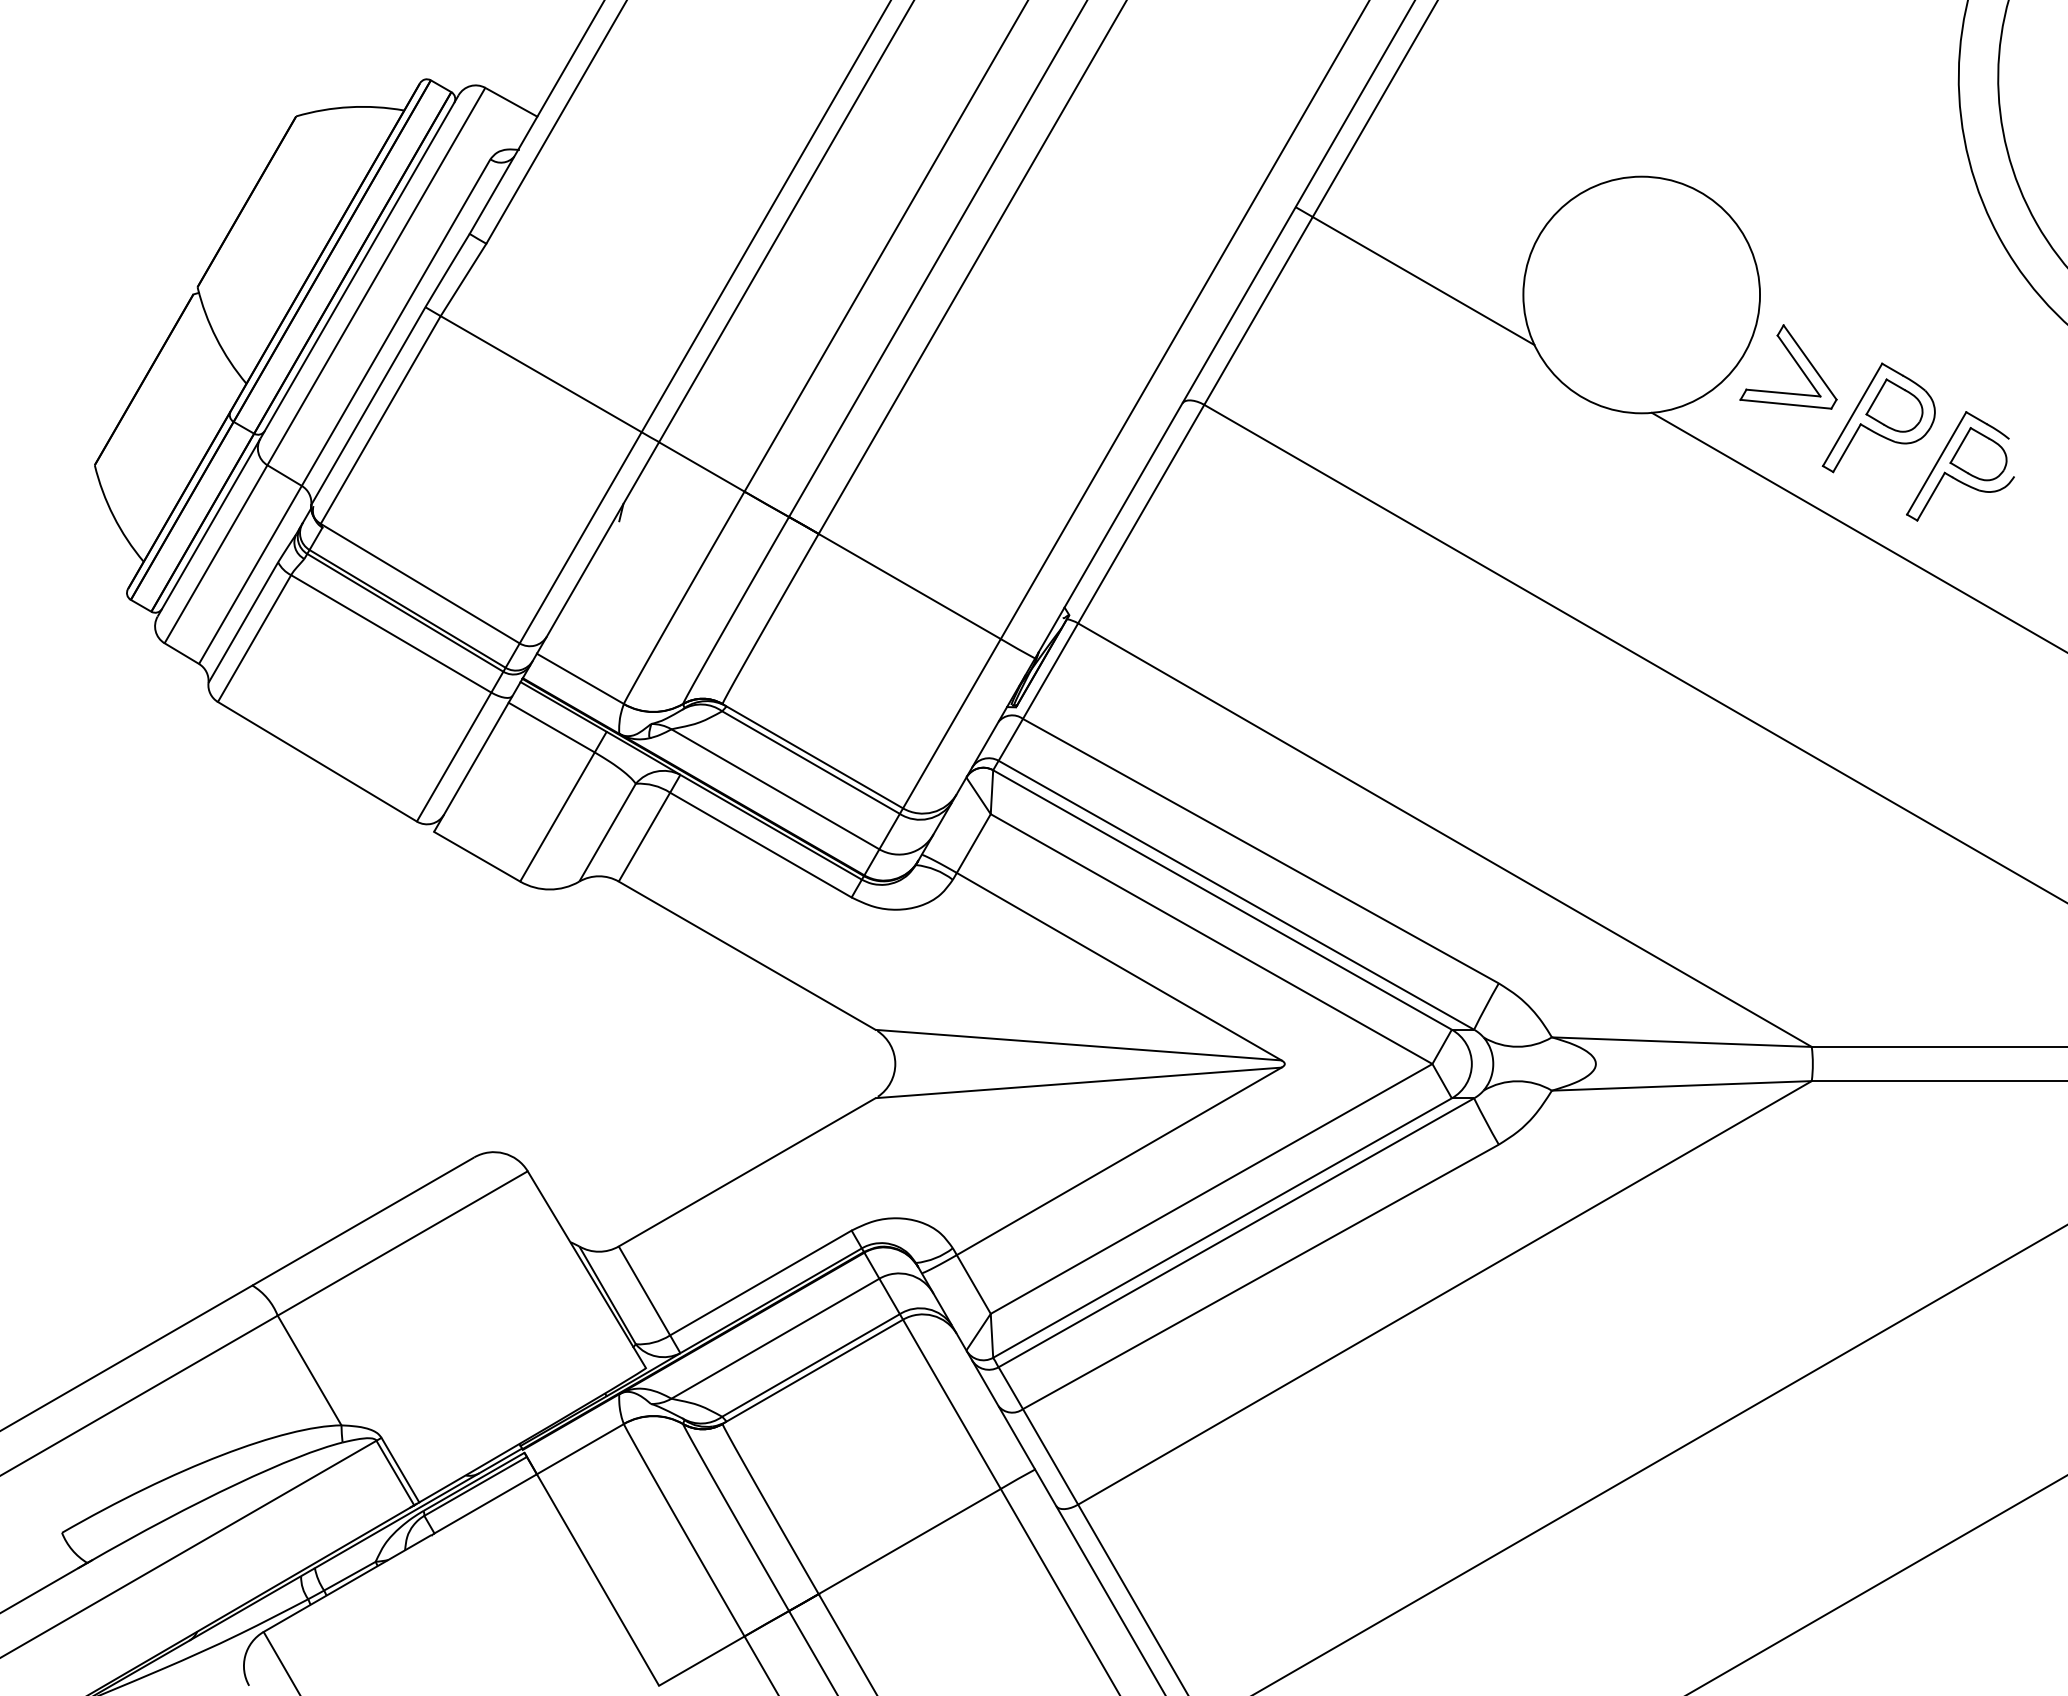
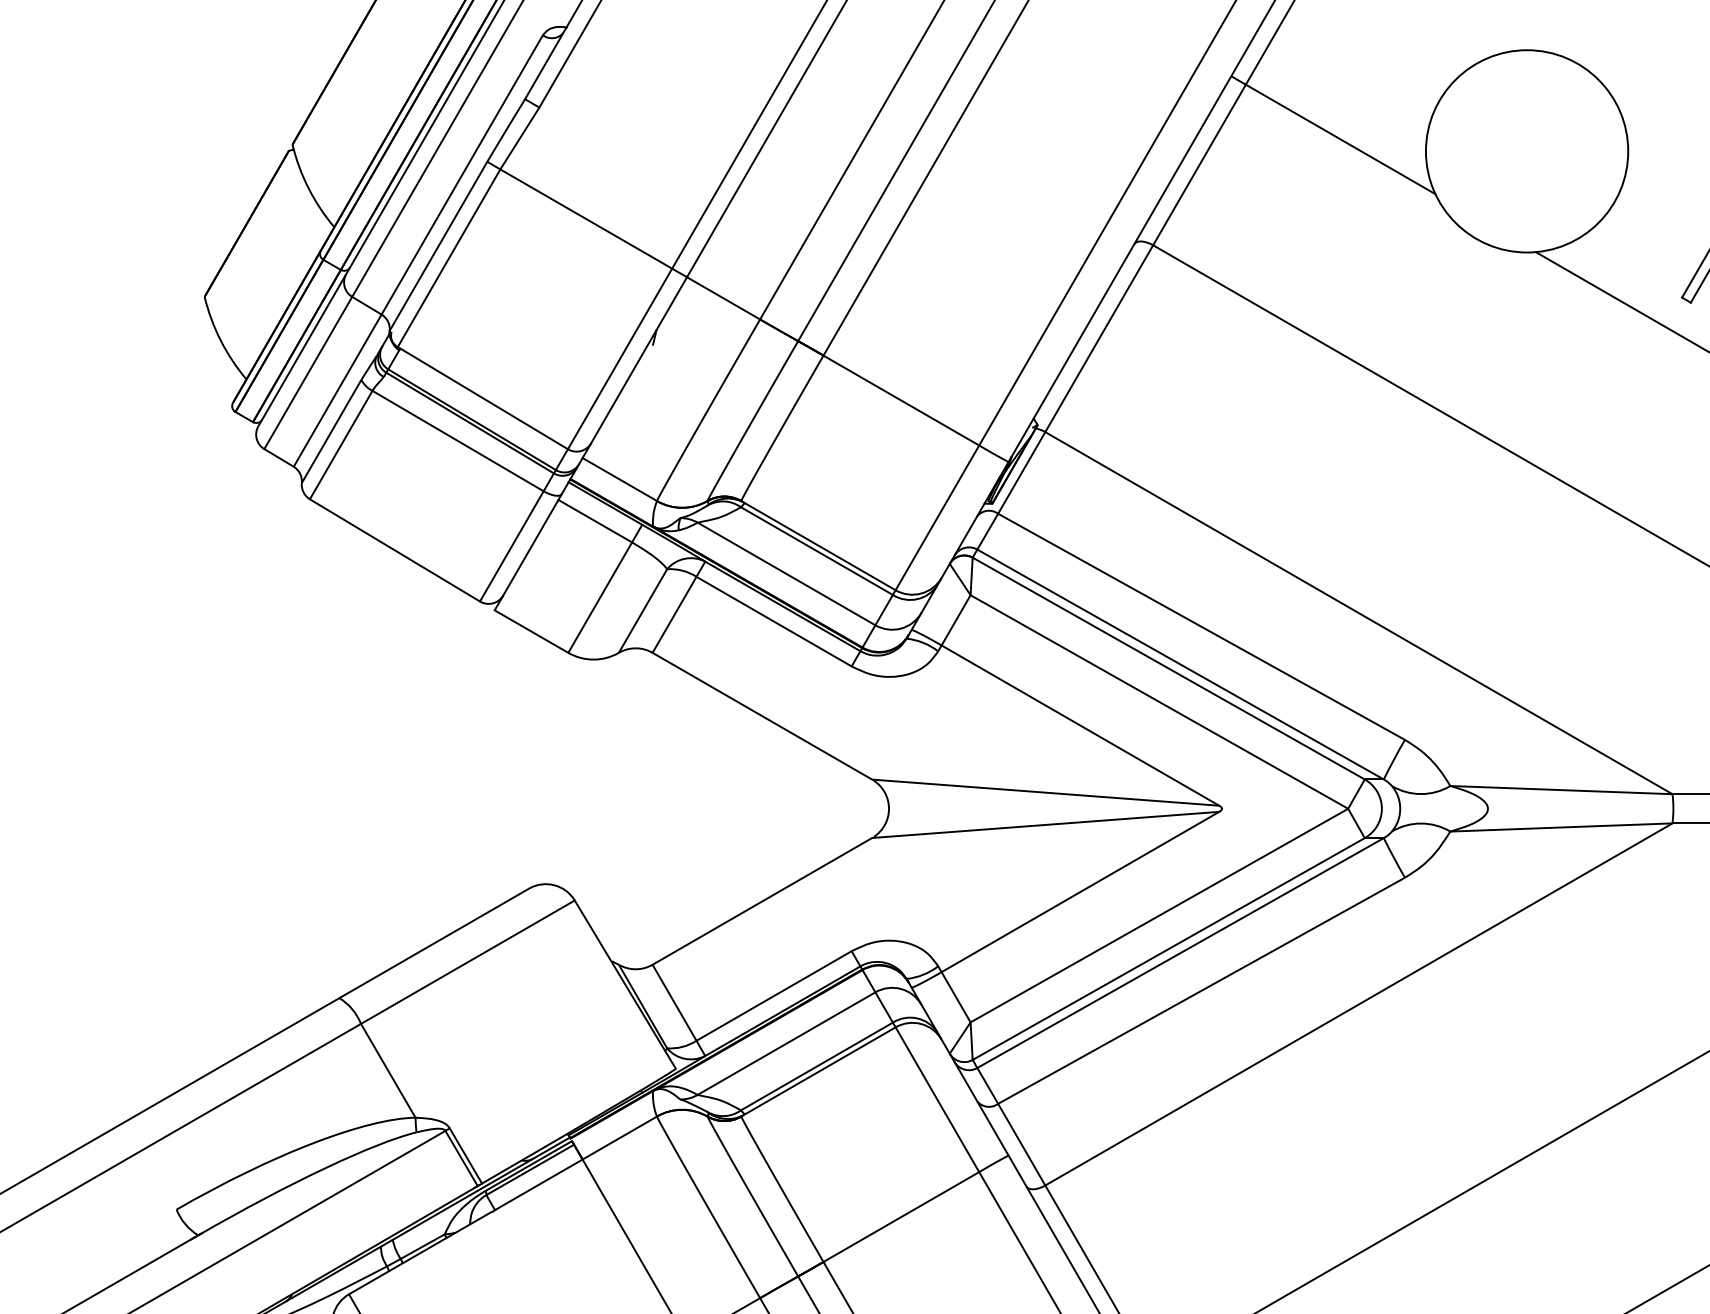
part: (1794, 361) -> (1657, 208), removed

